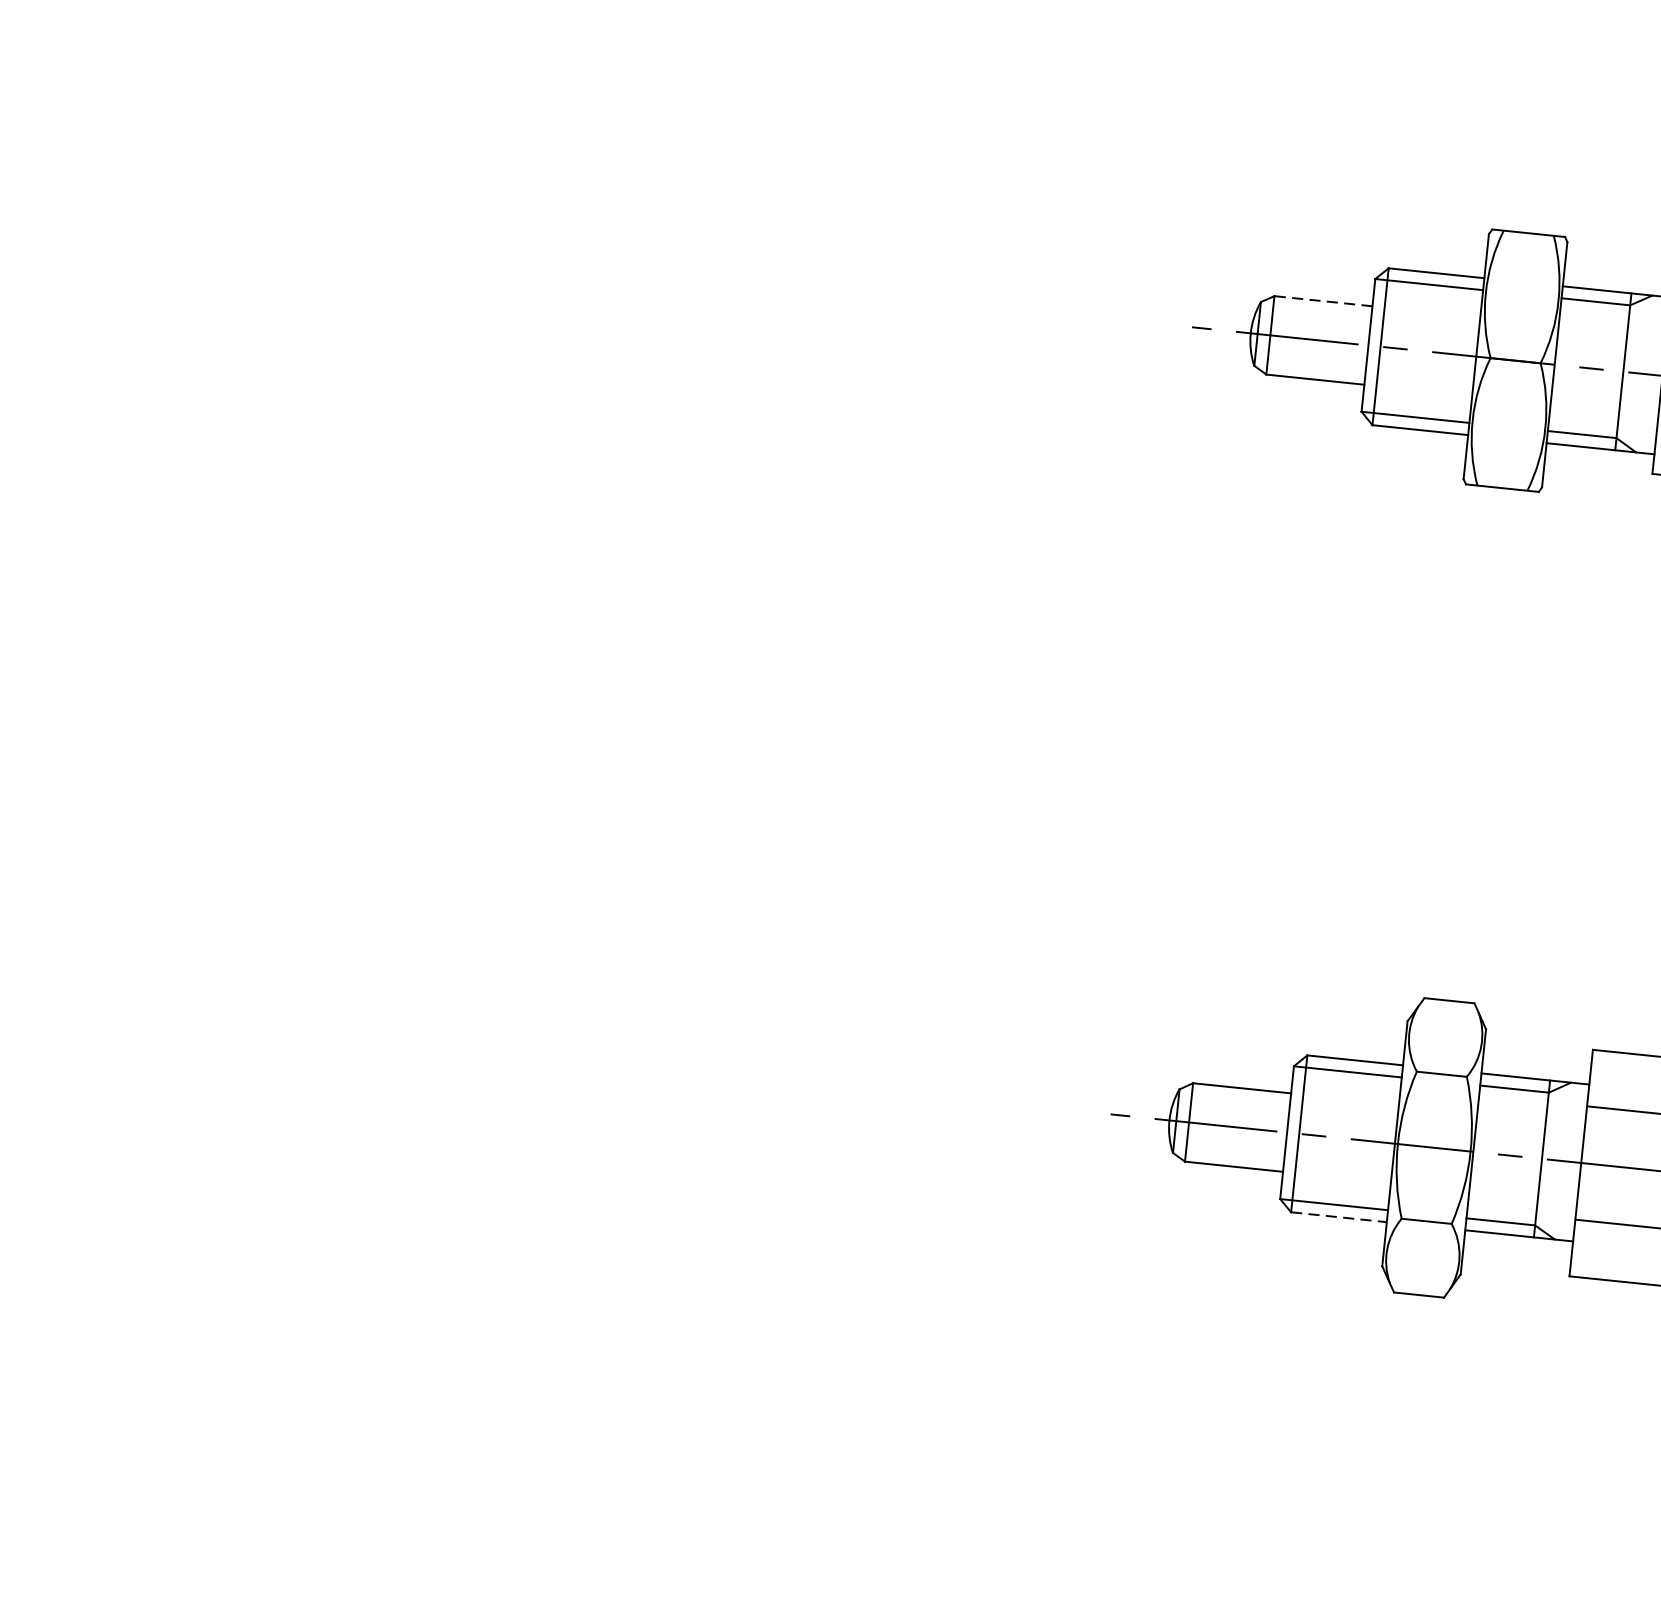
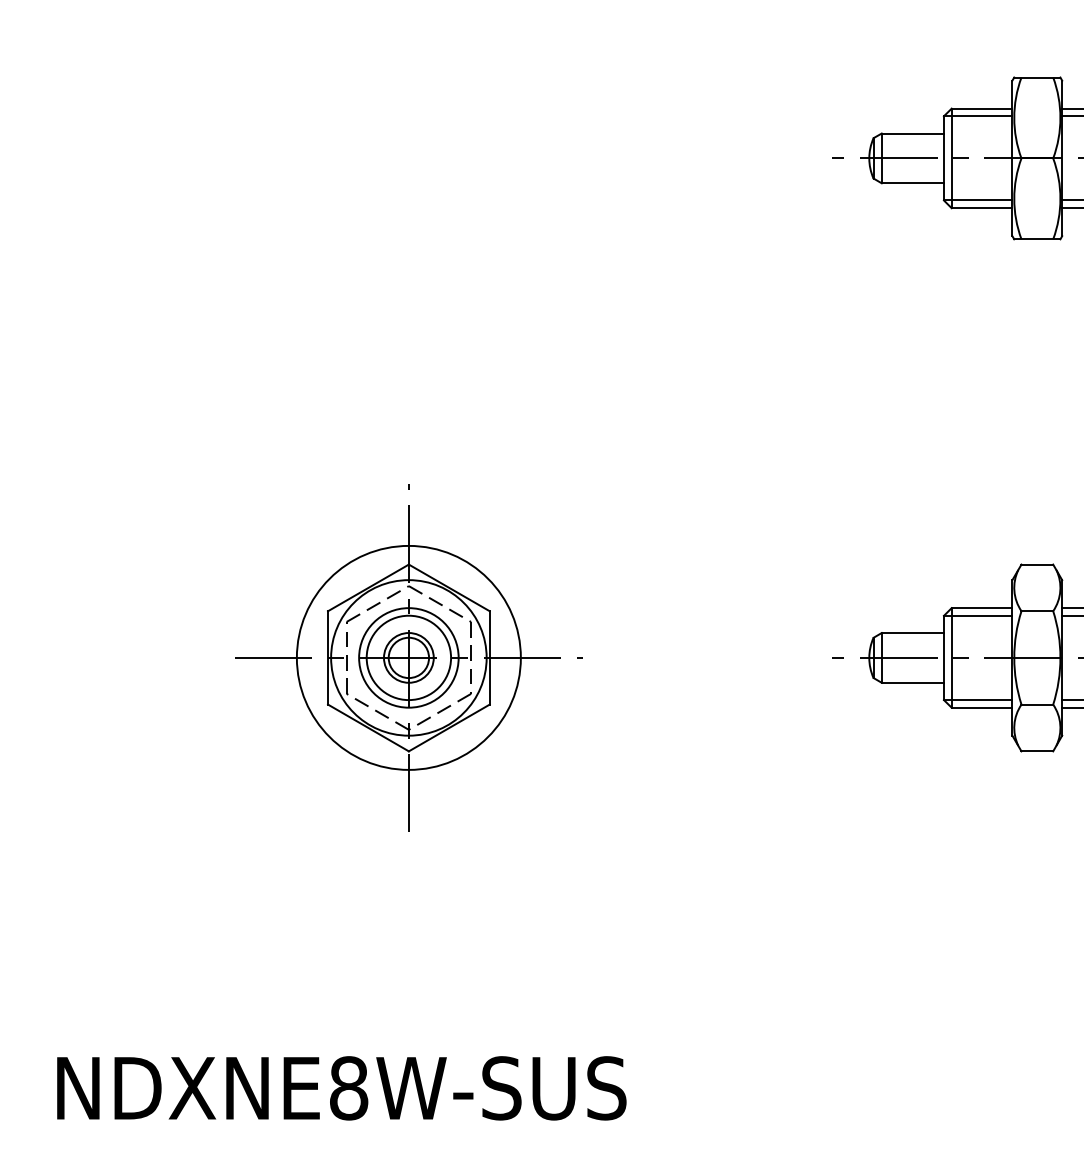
line: (1322, 301) -> (912, 133), dashed -> solid
part: (443, 1044) -> (408, 657), added
line: (1339, 1217) -> (982, 707), dashed -> solid

